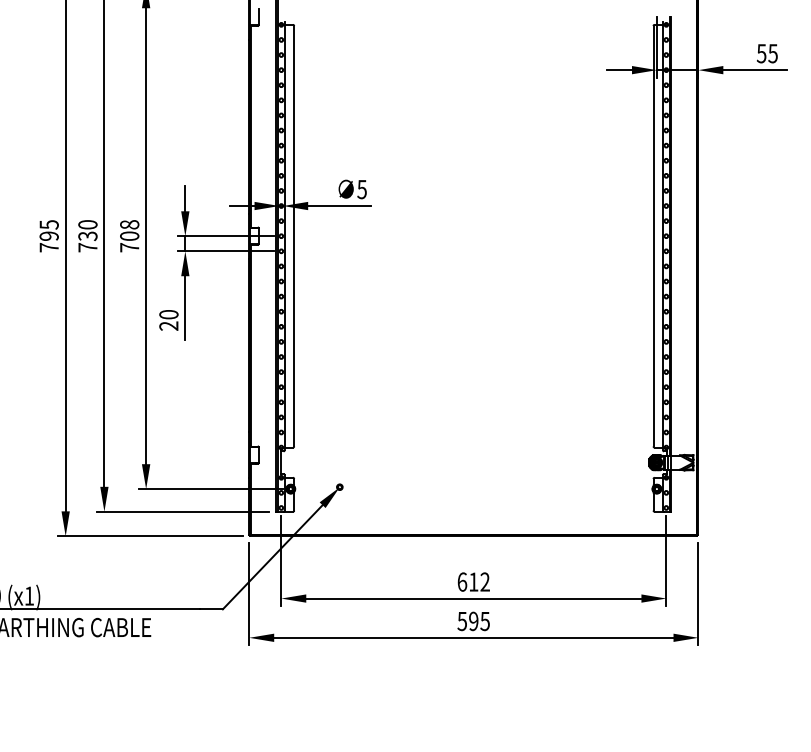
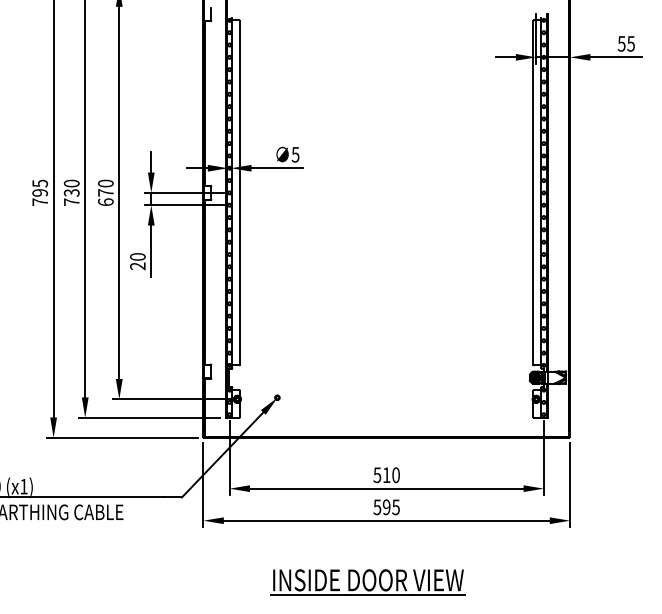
text: (129, 235) -> (105, 192), 708 -> 670
text: (473, 582) -> (386, 475), 612 -> 510
part: (450, 713) -> (367, 582), added

